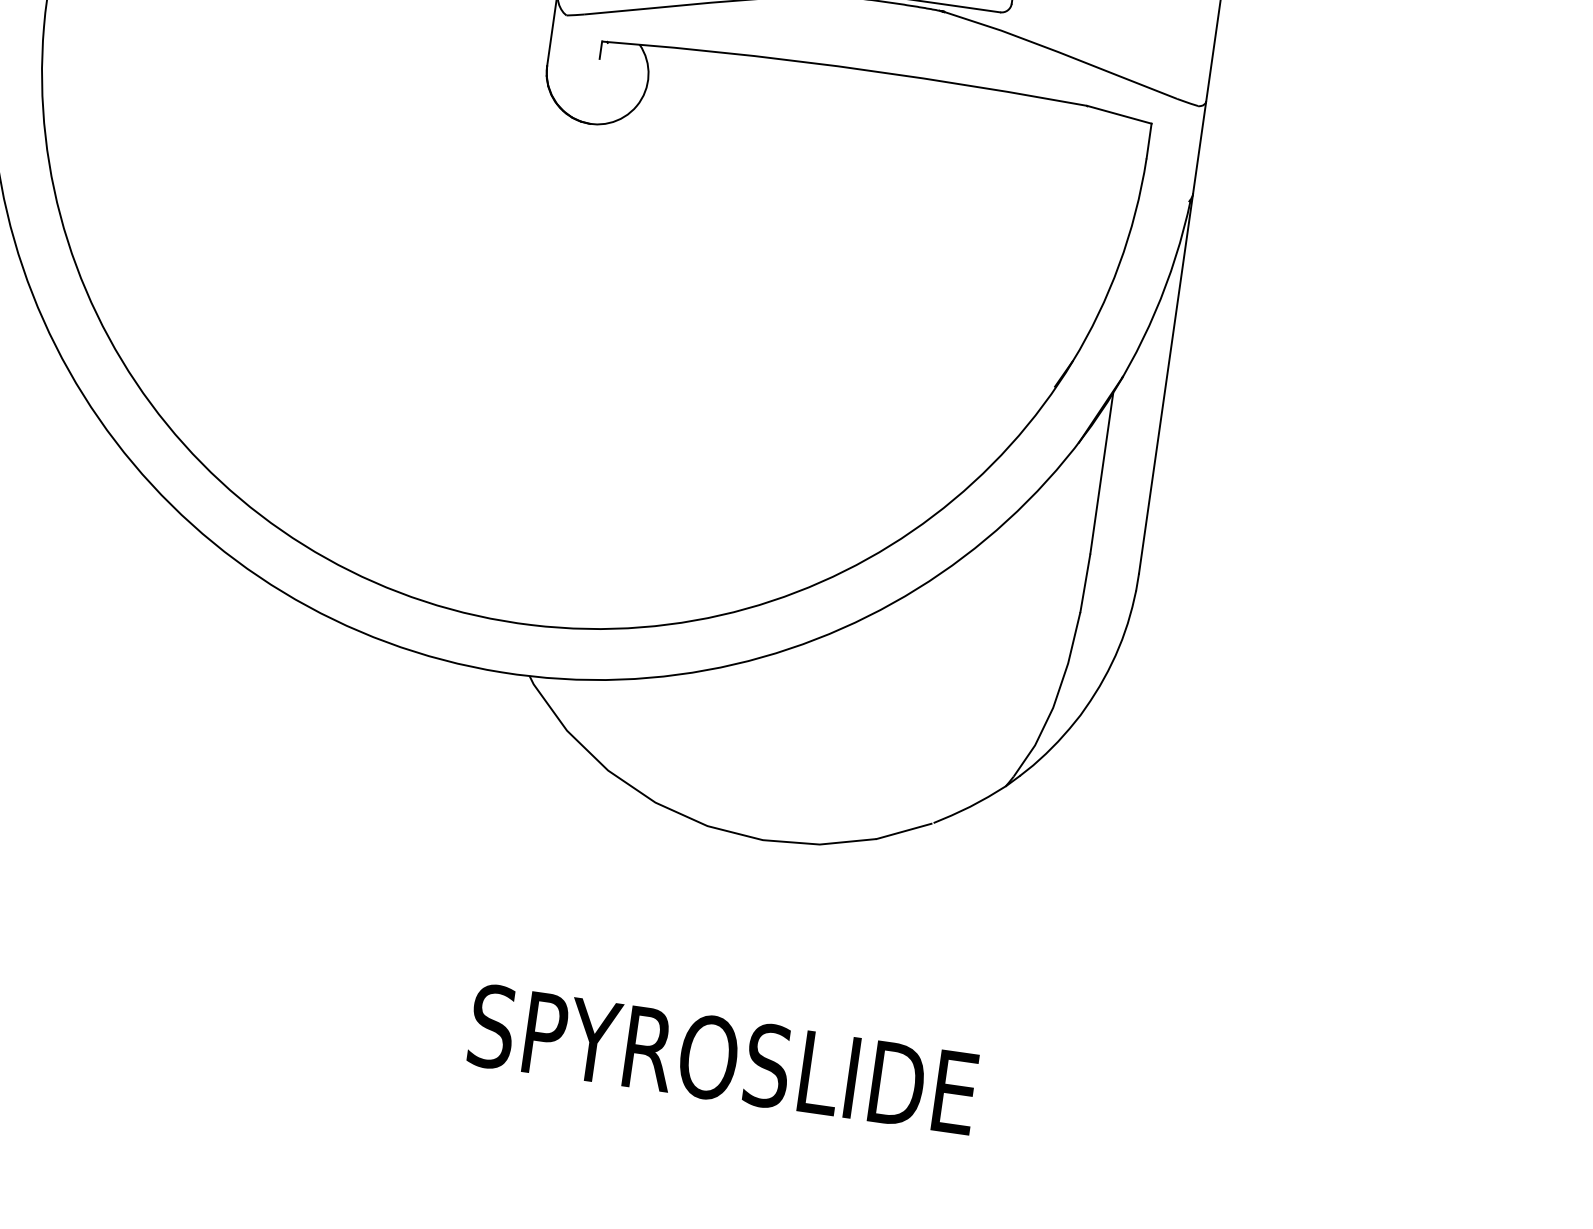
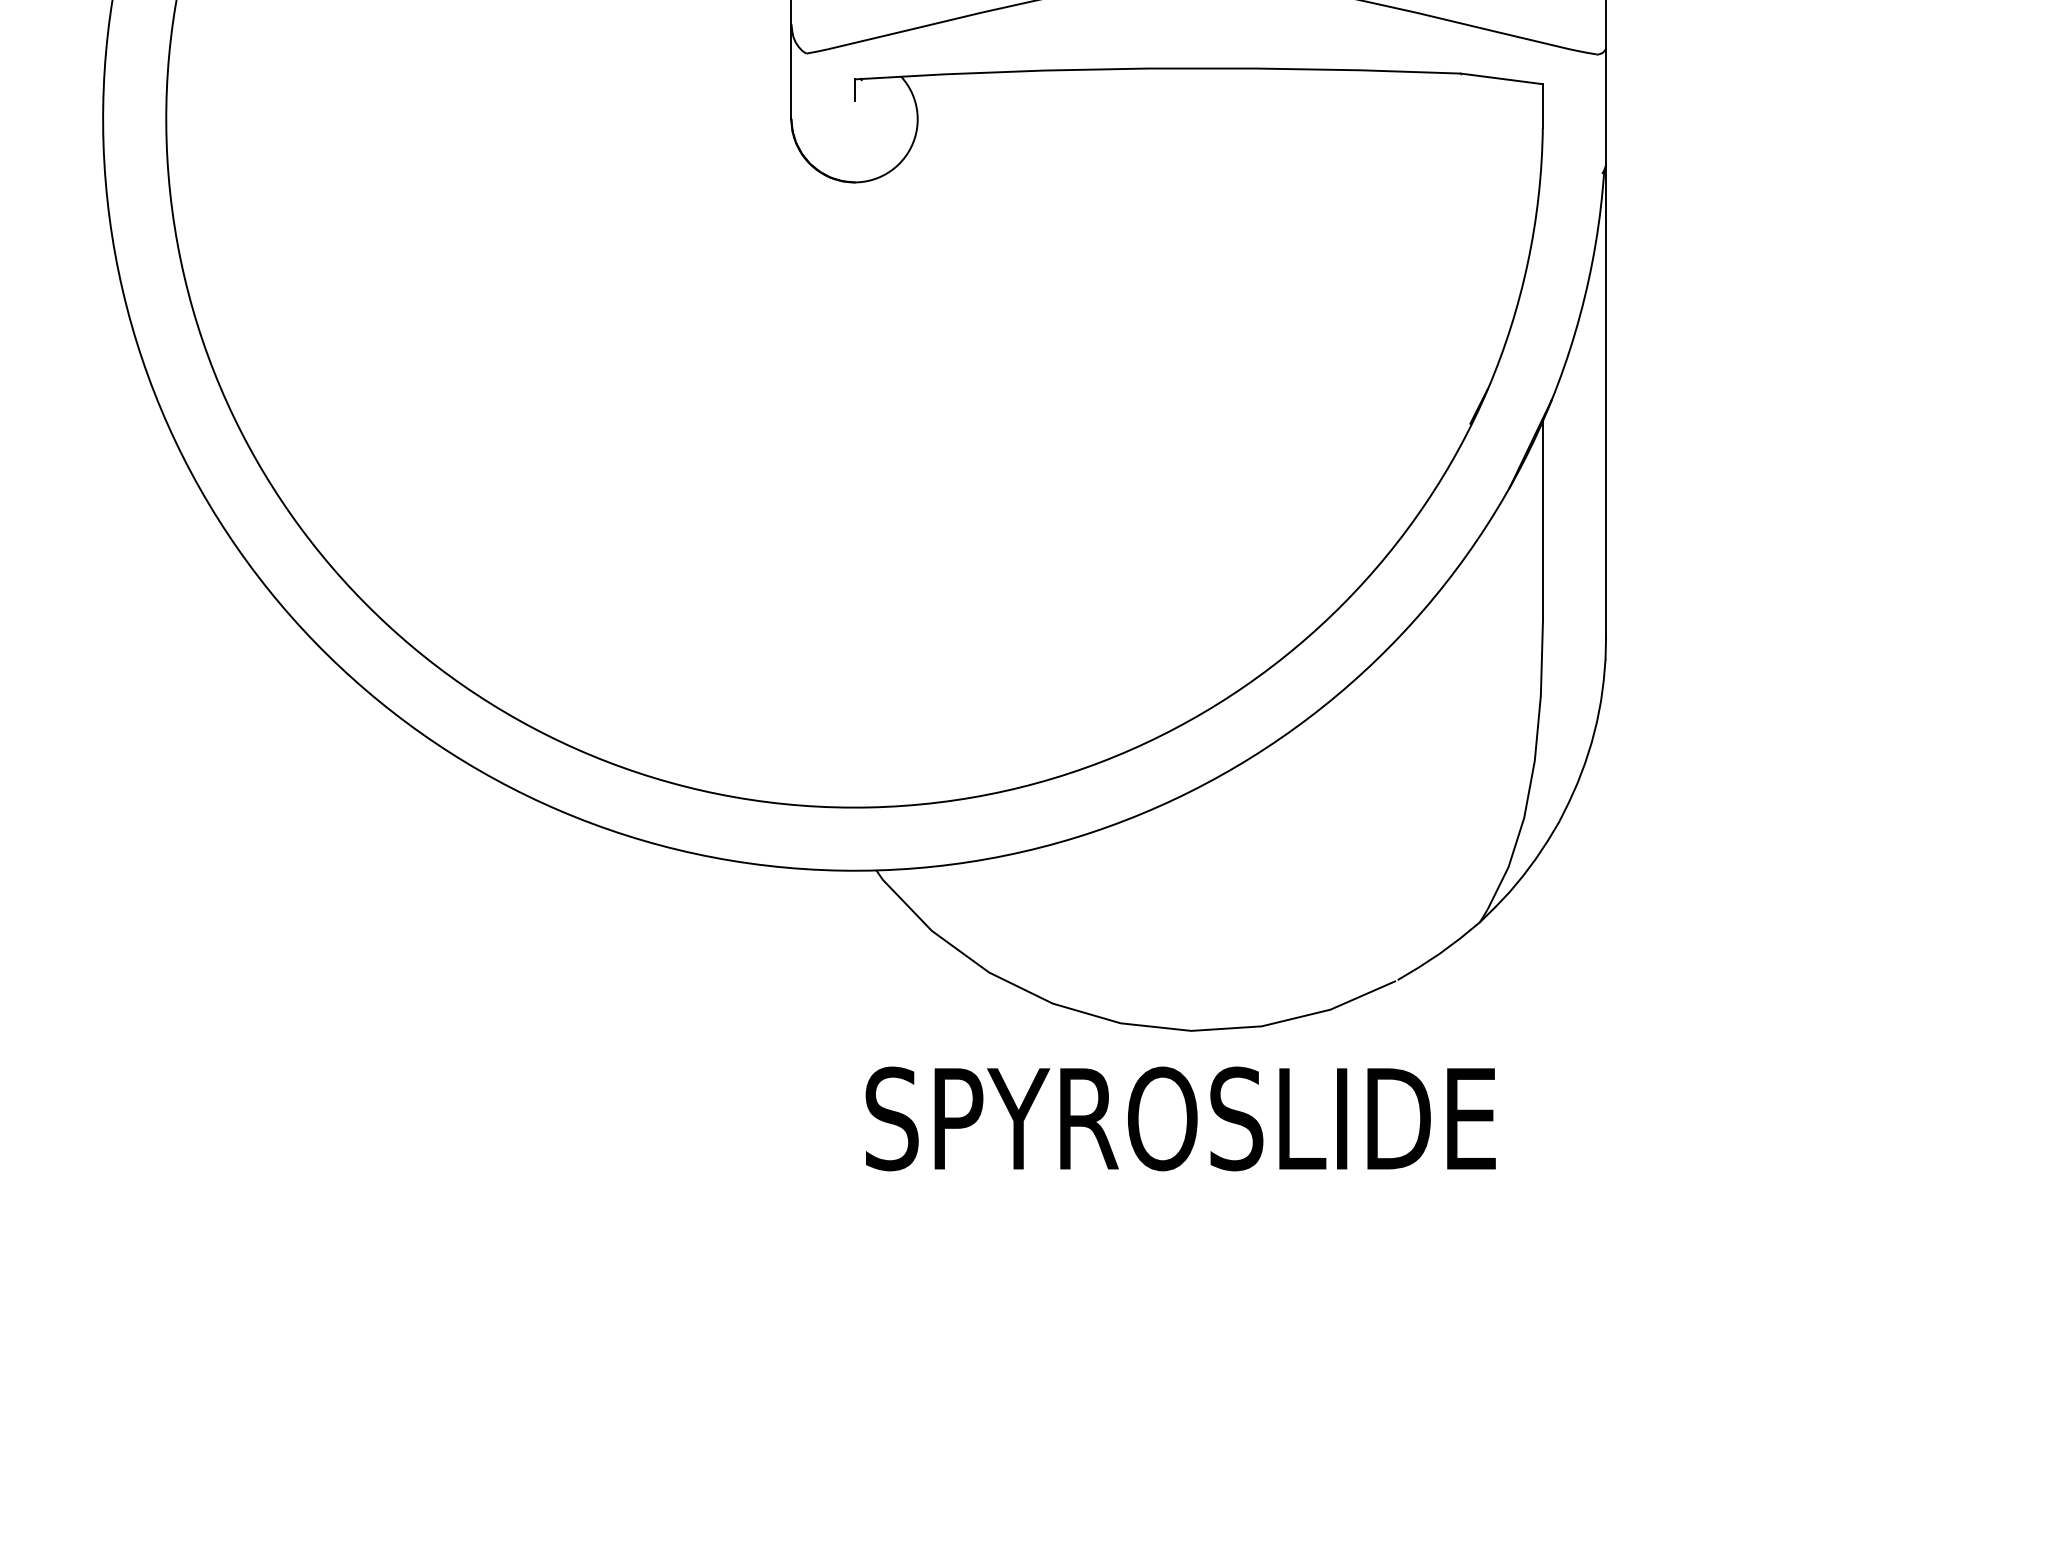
text: (723, 1059) -> (1180, 1118), moved

